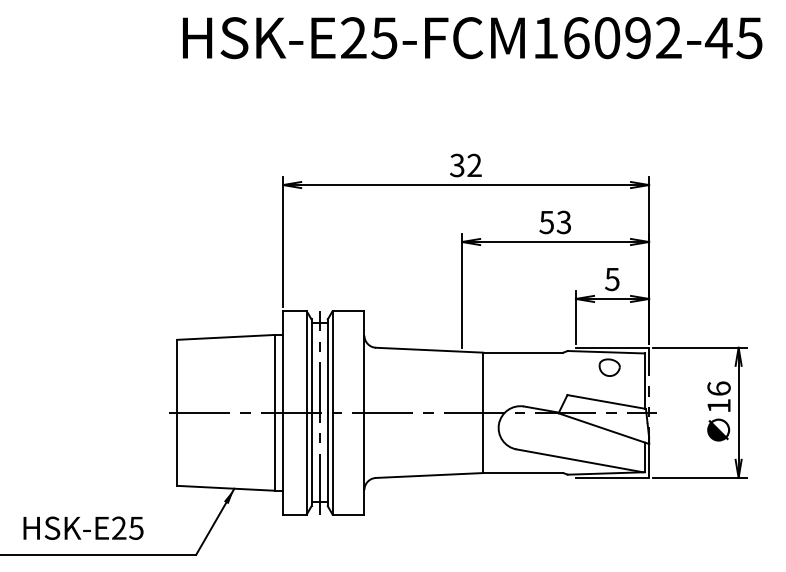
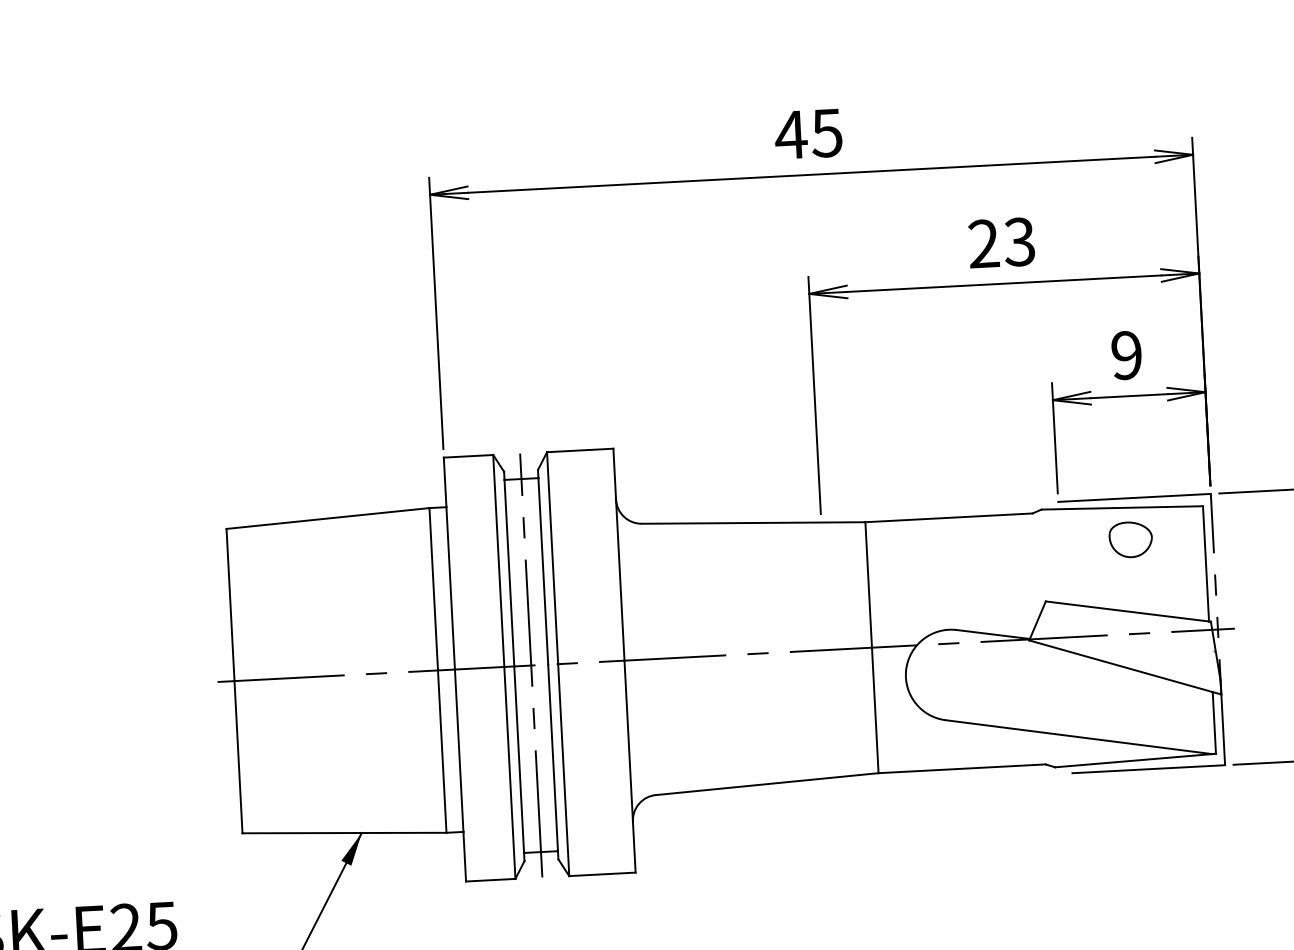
text: (465, 165) -> (808, 134), 32 -> 45
text: (546, 222) -> (983, 244), 53 -> 23
text: (612, 279) -> (1127, 355), 5 -> 9

